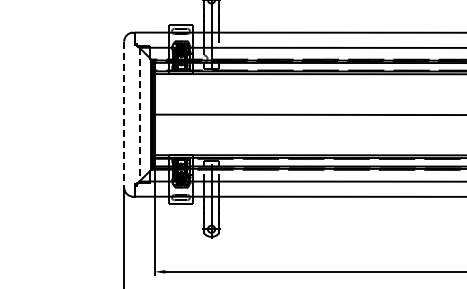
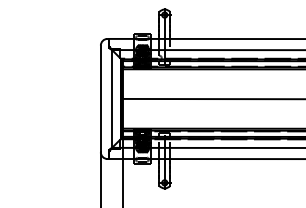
line: (124, 114) -> (101, 98), dashed -> solid
line: (139, 114) -> (112, 98), dashed -> solid

